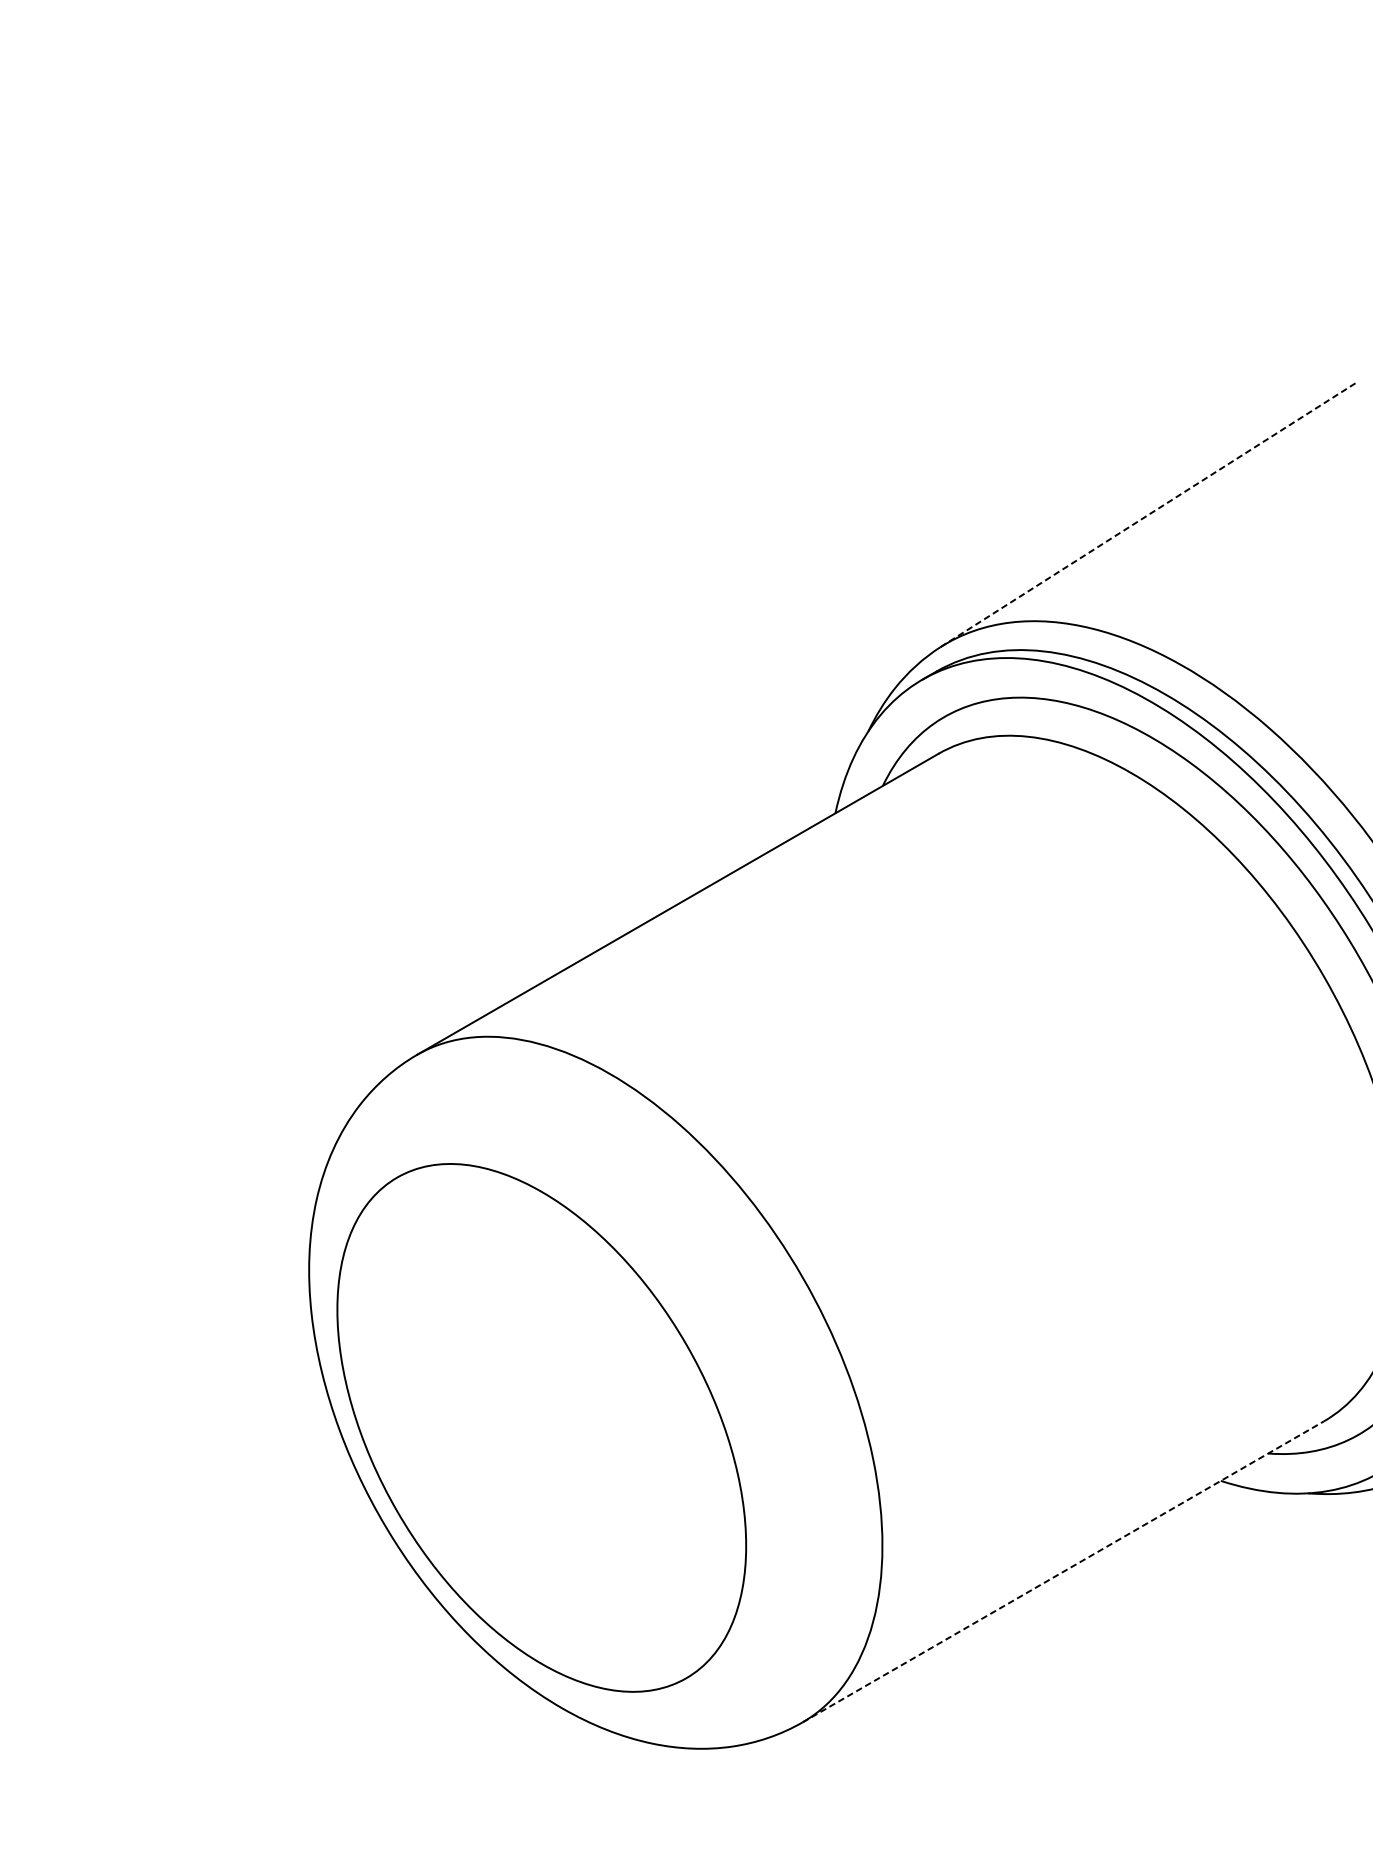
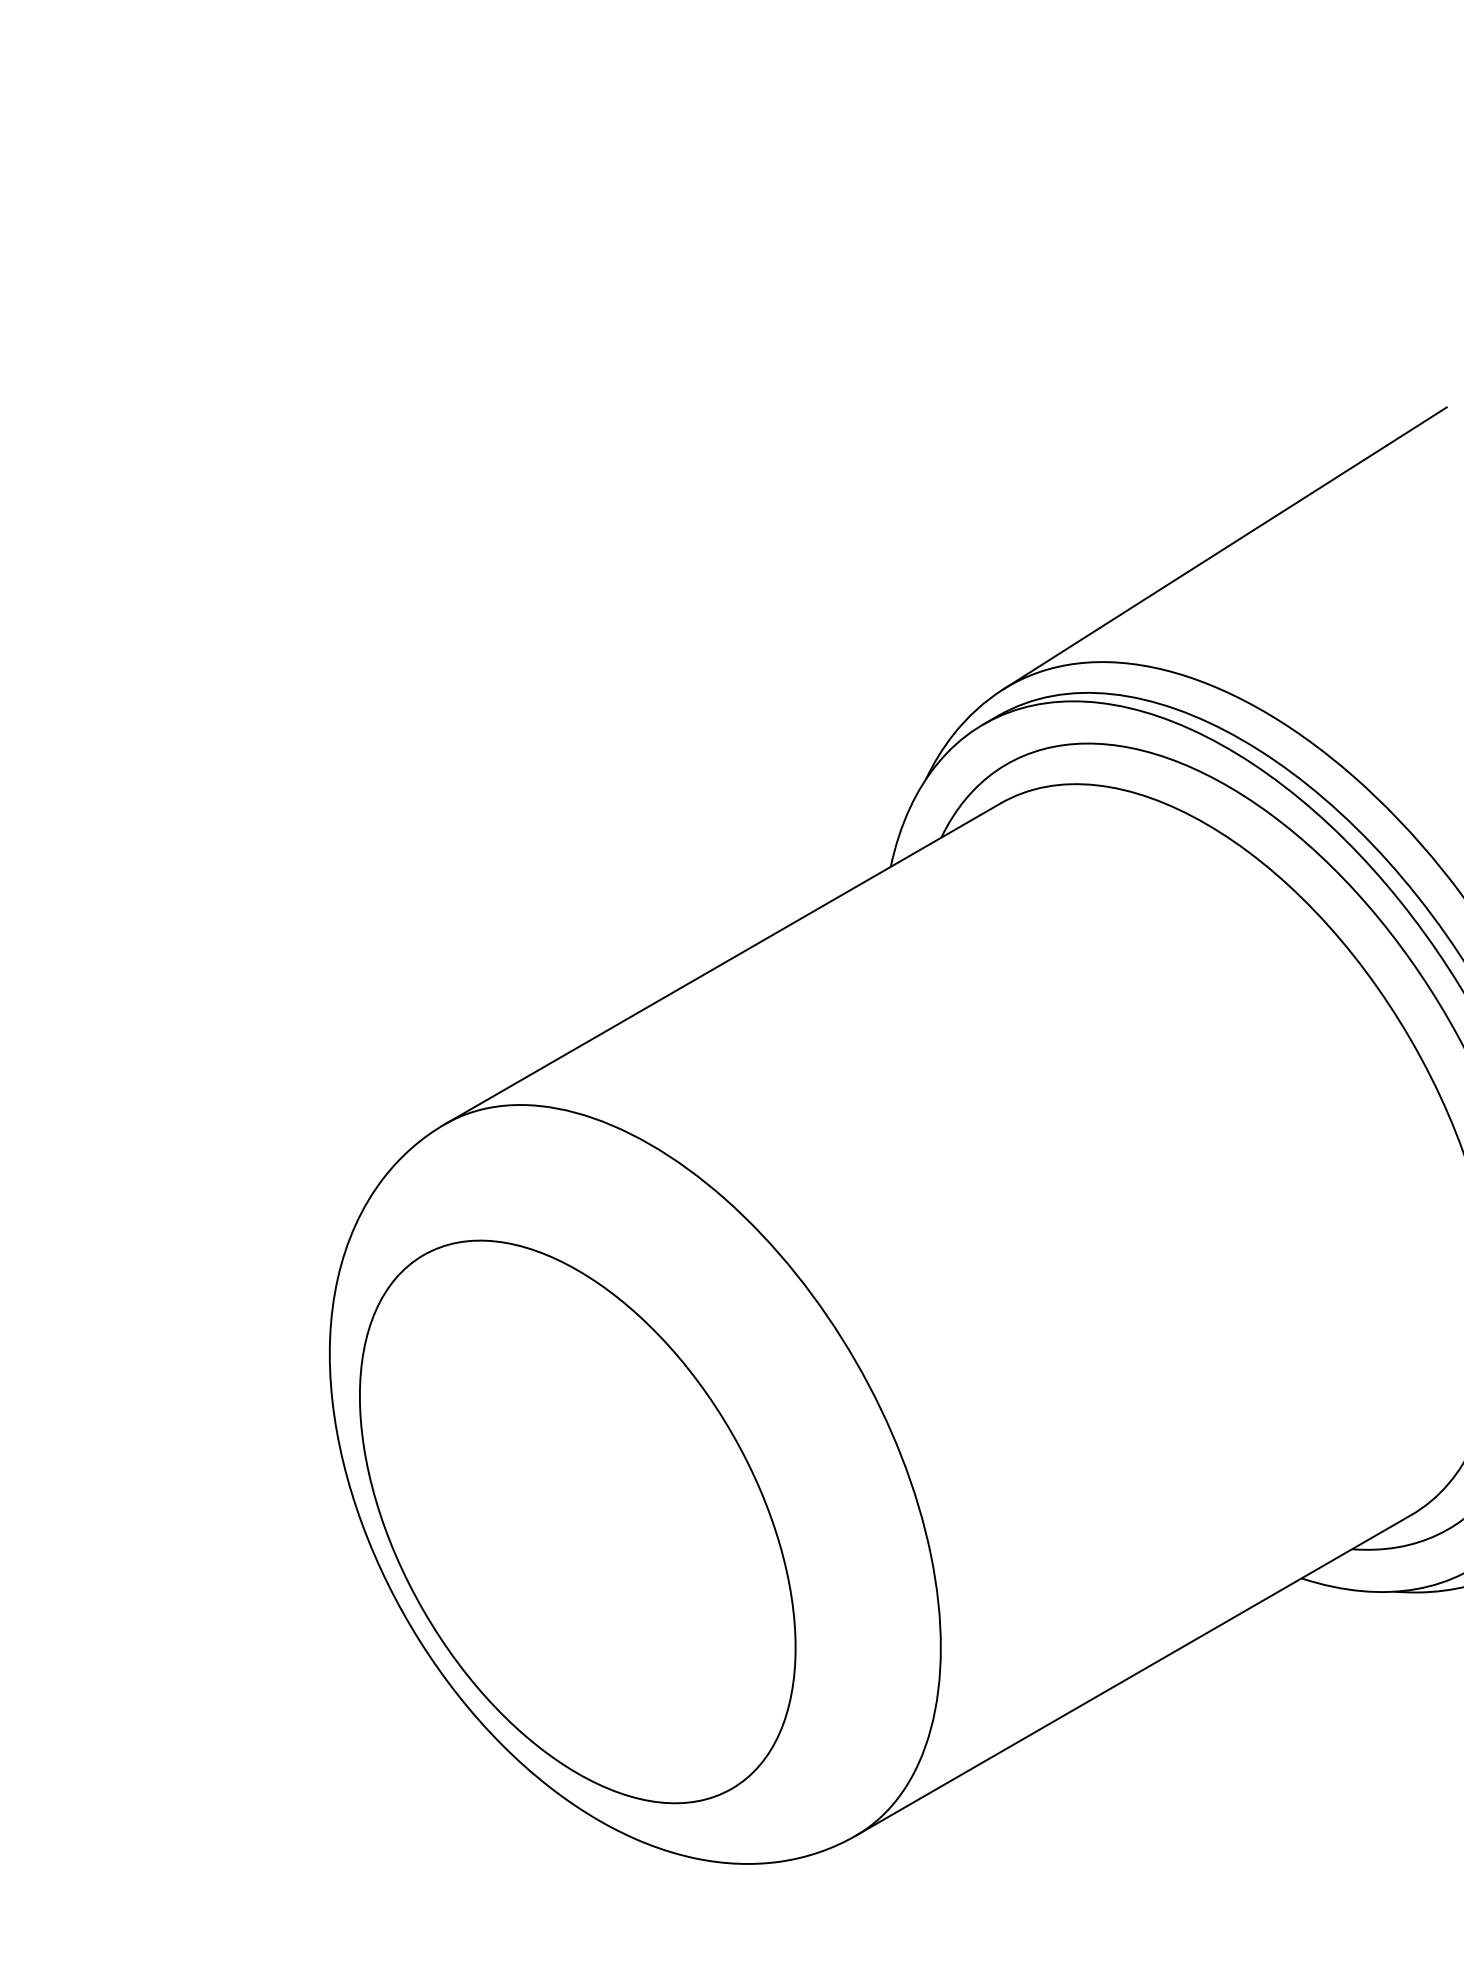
line: (1149, 514) -> (1225, 548), dashed -> solid
line: (1063, 1571) -> (1133, 1675), dashed -> solid

